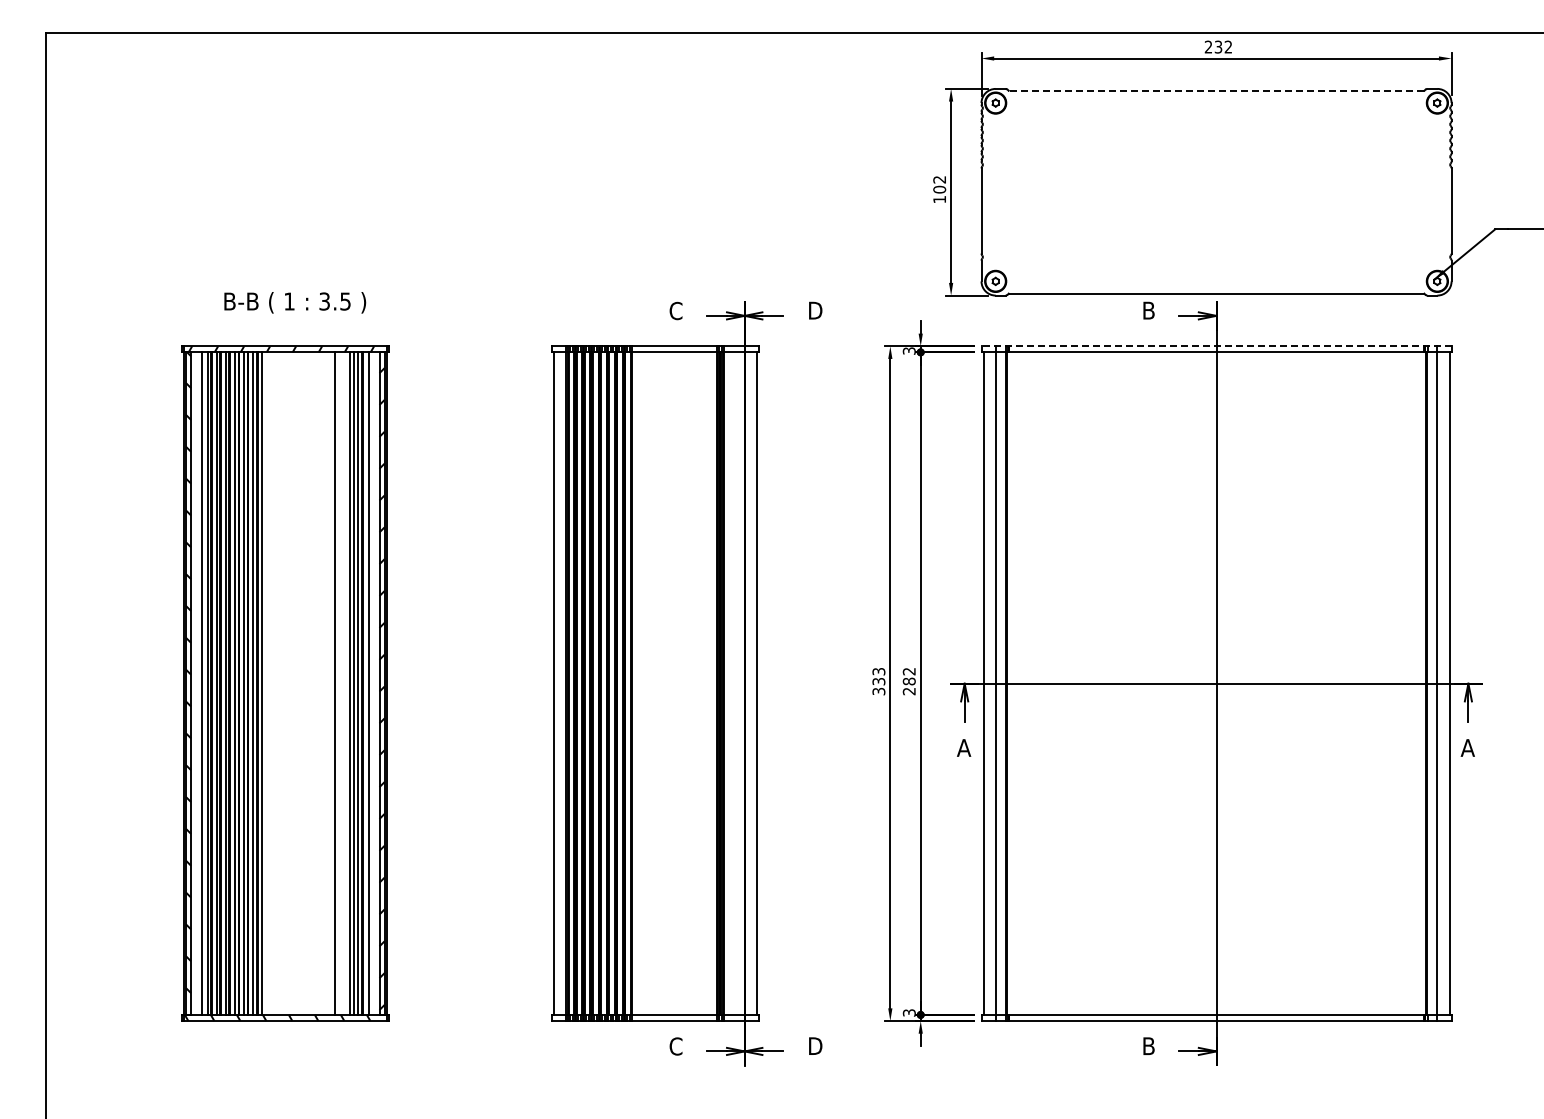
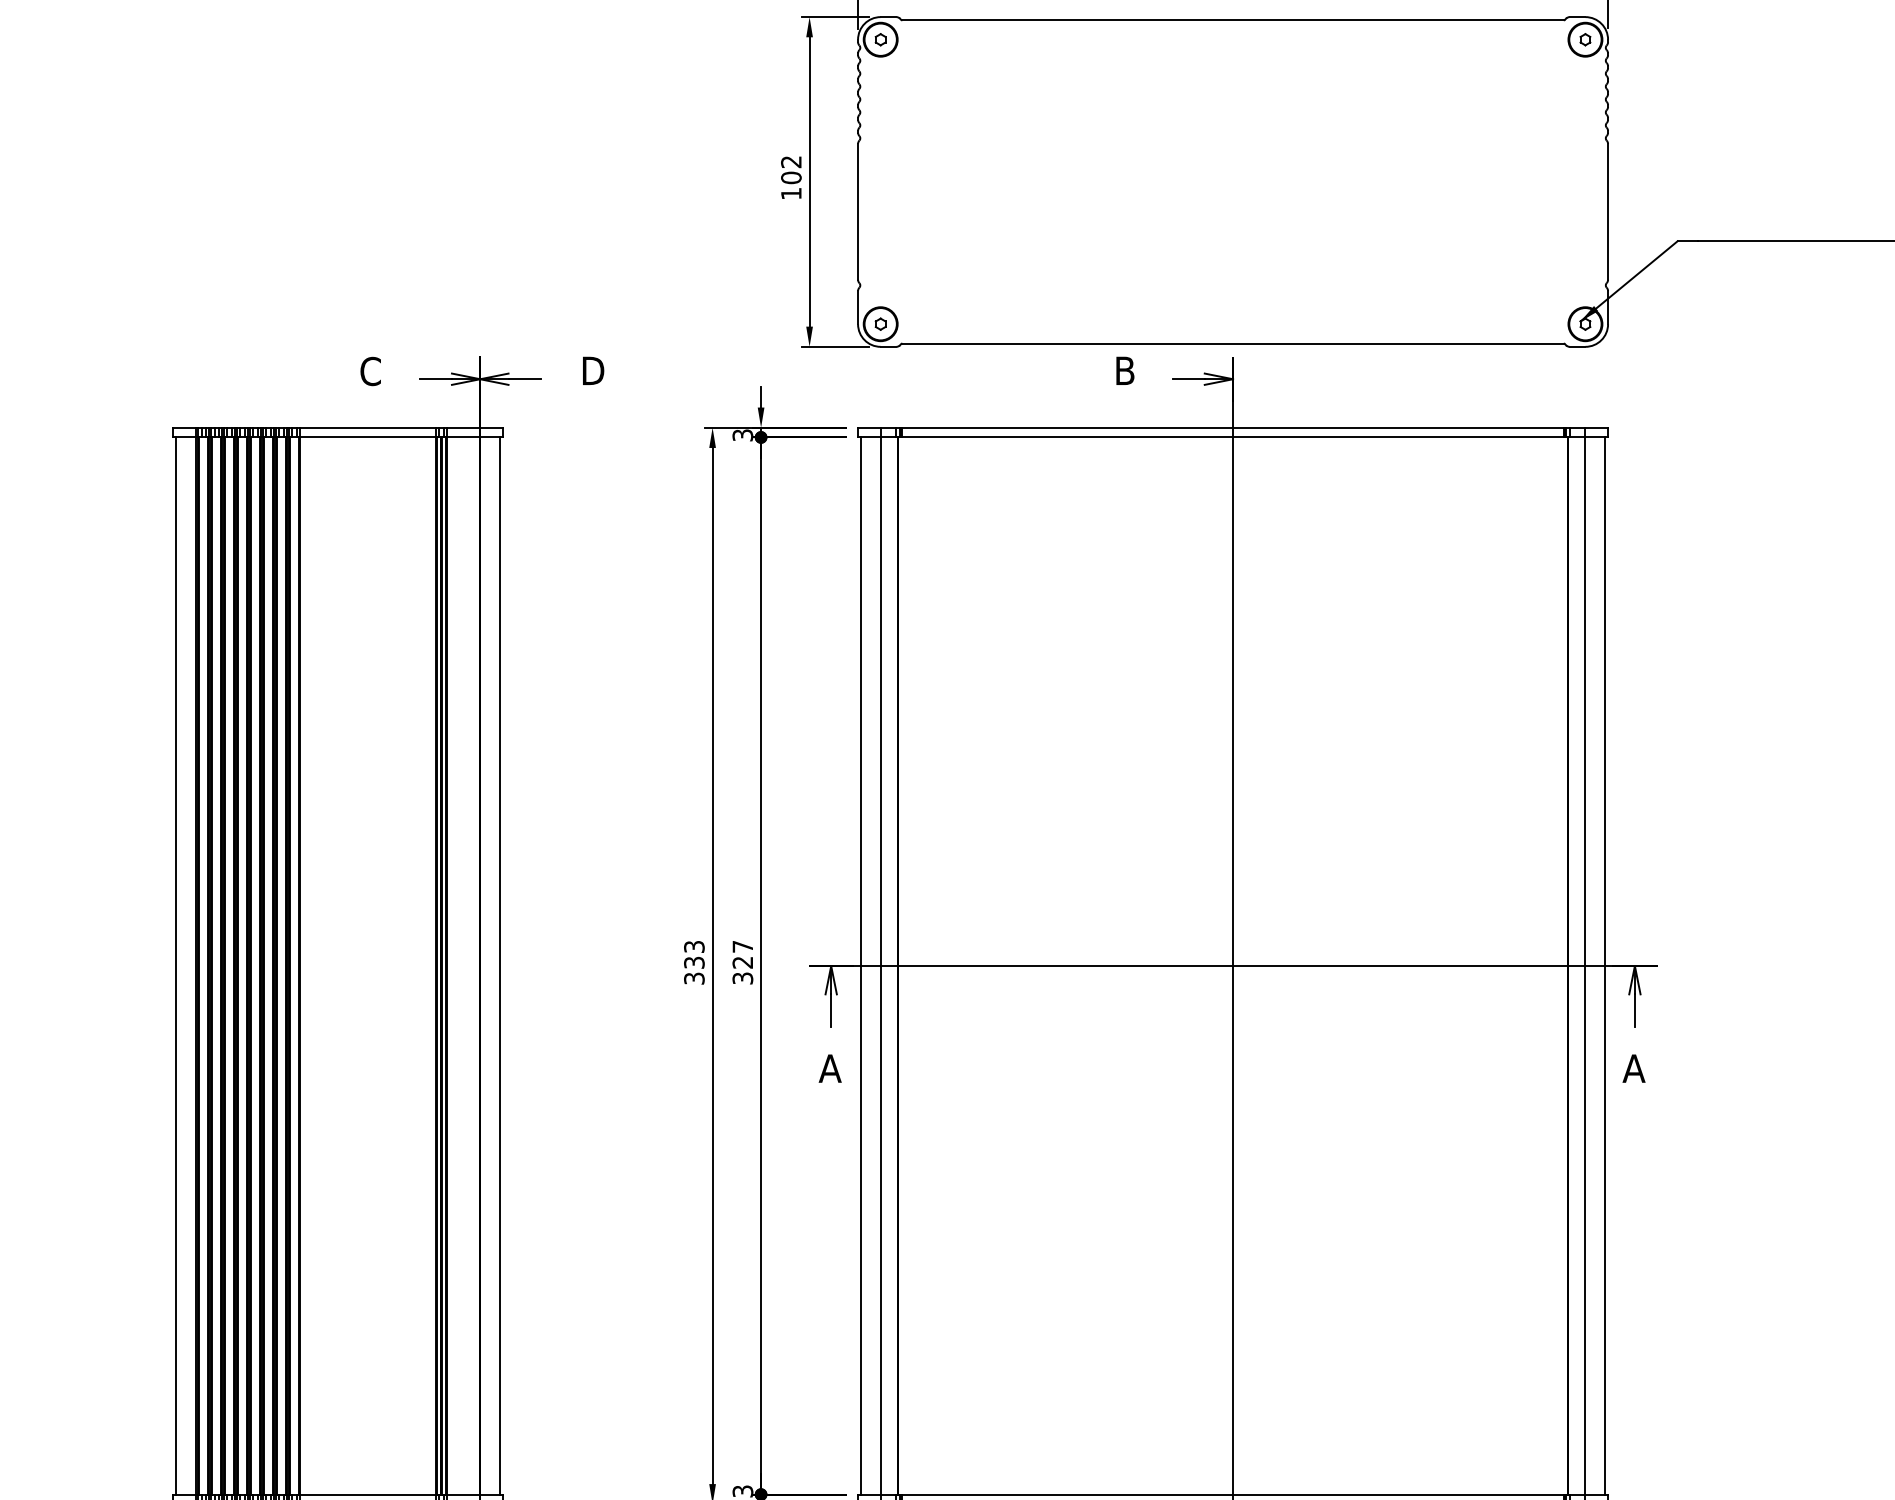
line: (1216, 90) -> (1232, 19), dashed -> solid
line: (1216, 346) -> (1232, 428), dashed -> solid
text: (908, 681) -> (741, 962), 282 -> 327

